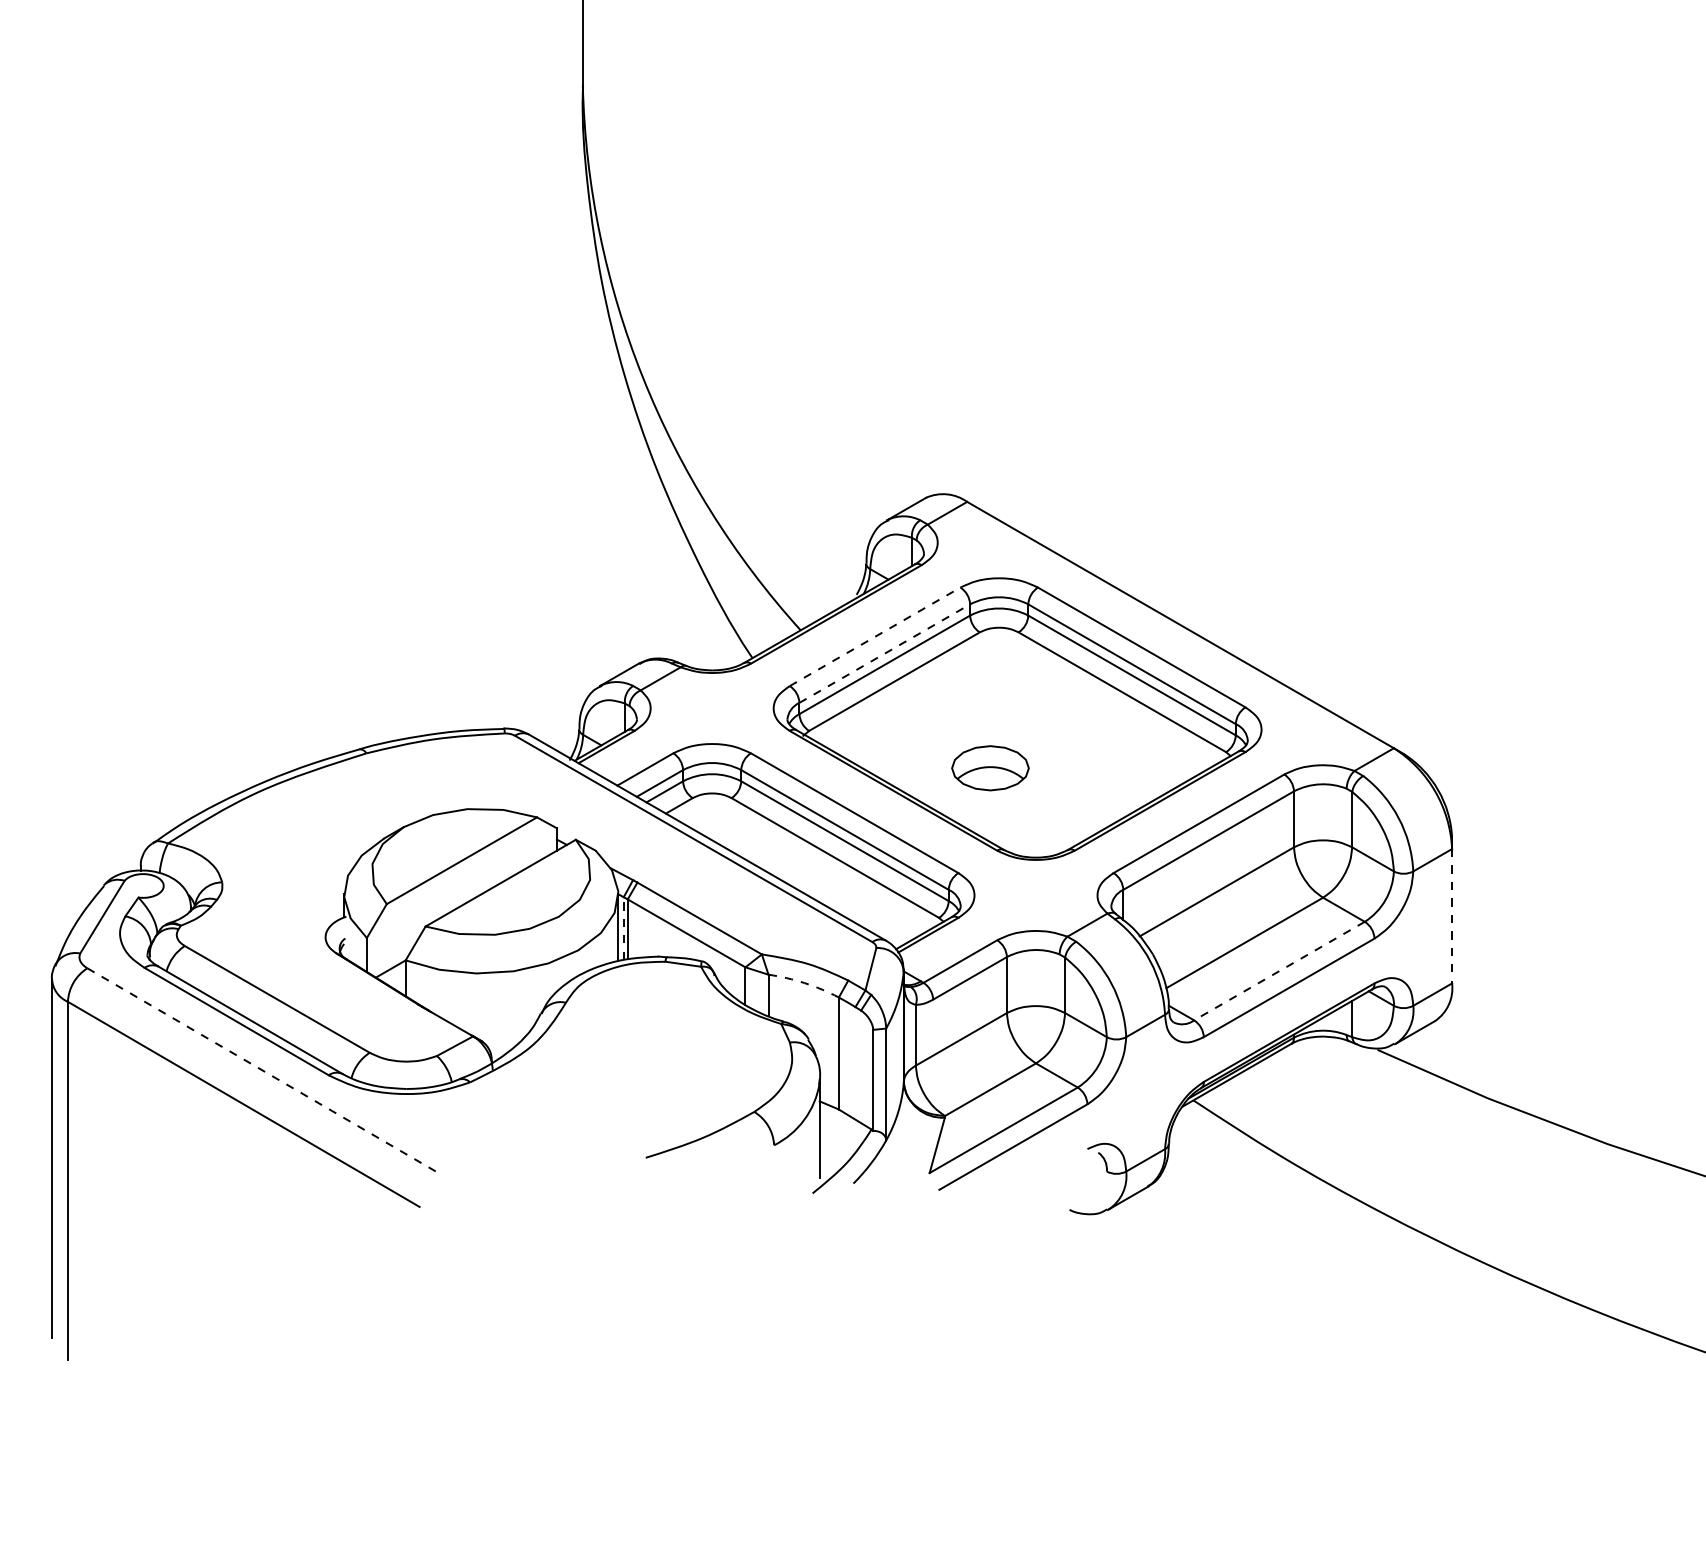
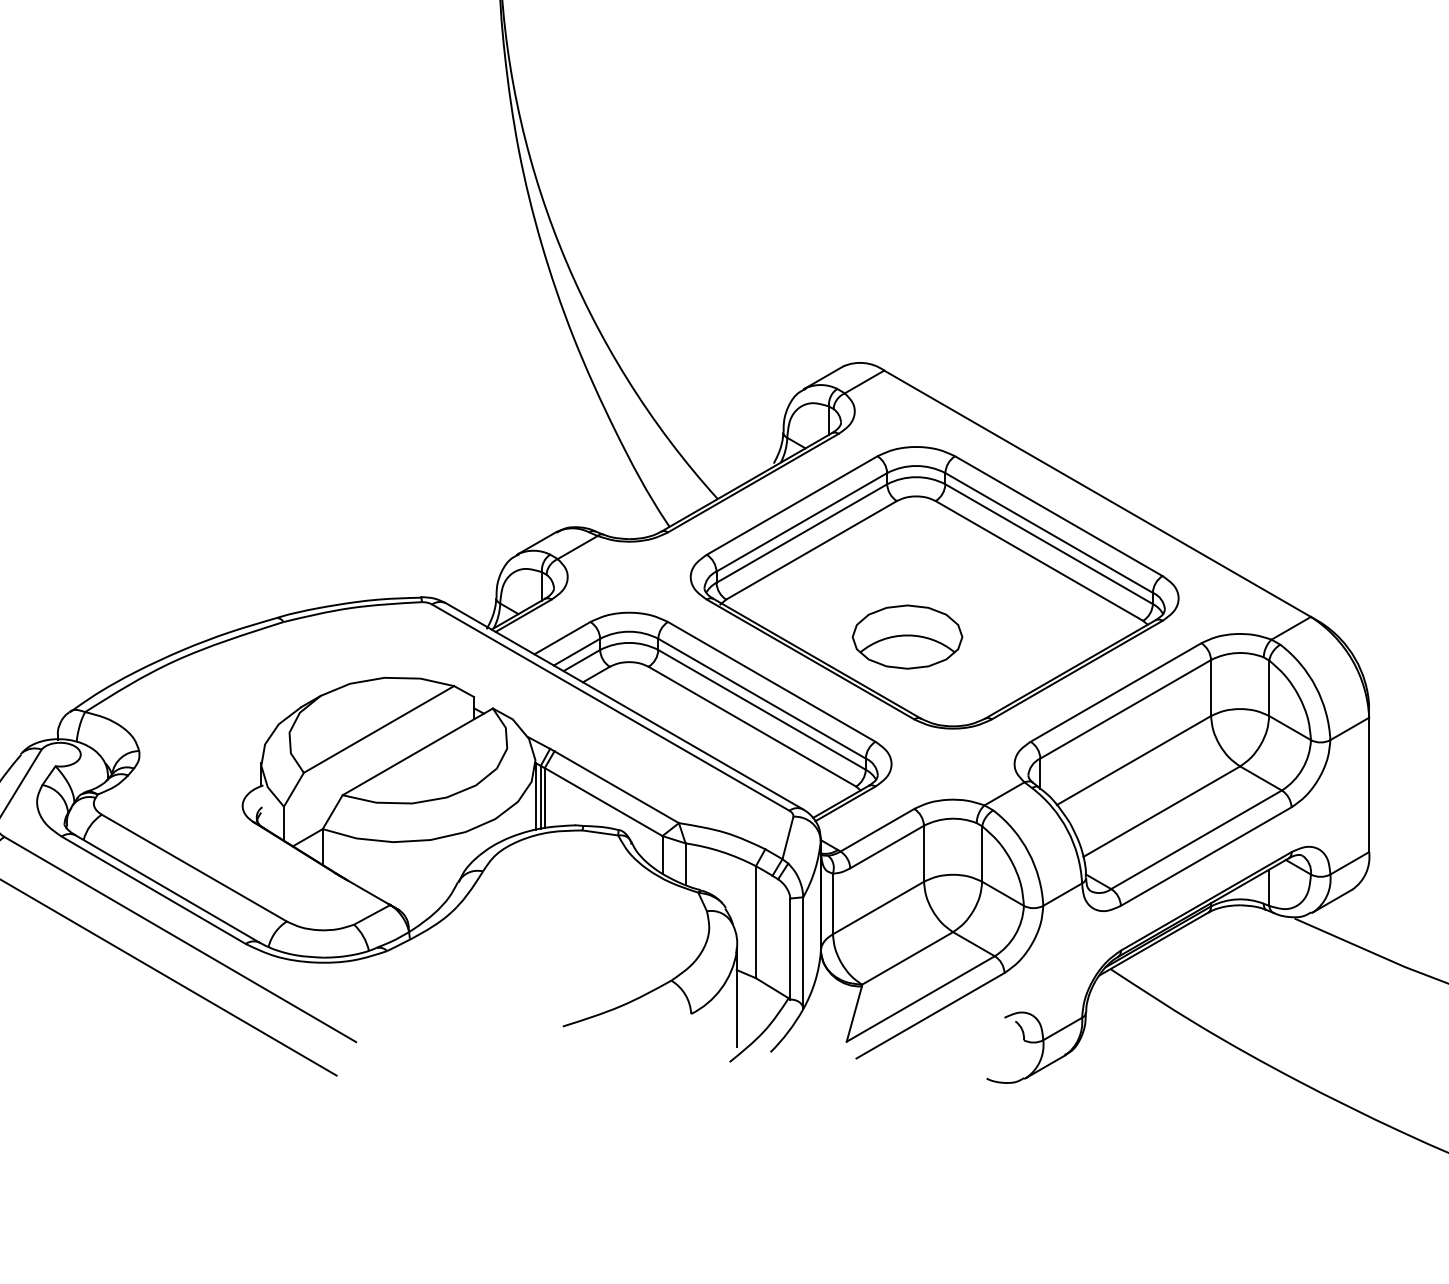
line: (875, 636) -> (792, 505), dashed -> solid
line: (884, 653) -> (801, 522), dashed -> solid
part: (990, 767) -> (907, 636), size x1.43
line: (1452, 916) -> (1369, 785), dashed -> solid
line: (623, 928) -> (540, 797), dashed -> solid
line: (1279, 971) -> (1196, 840), dashed -> solid
arc: (804, 983) -> (721, 852), dashed -> solid
line: (263, 1070) -> (180, 939), dashed -> solid

